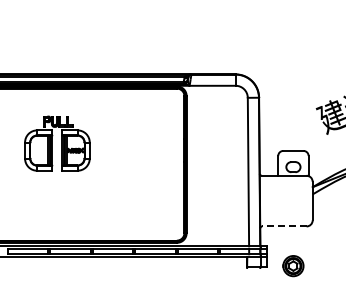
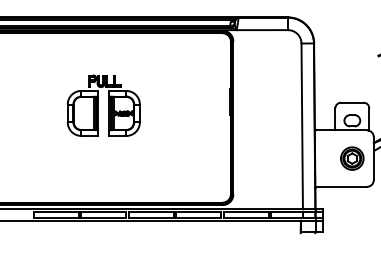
part: (57, 143) -> (103, 105), moved
line: (283, 226) -> (341, 186), dashed -> solid
part: (293, 266) -> (352, 159), moved

